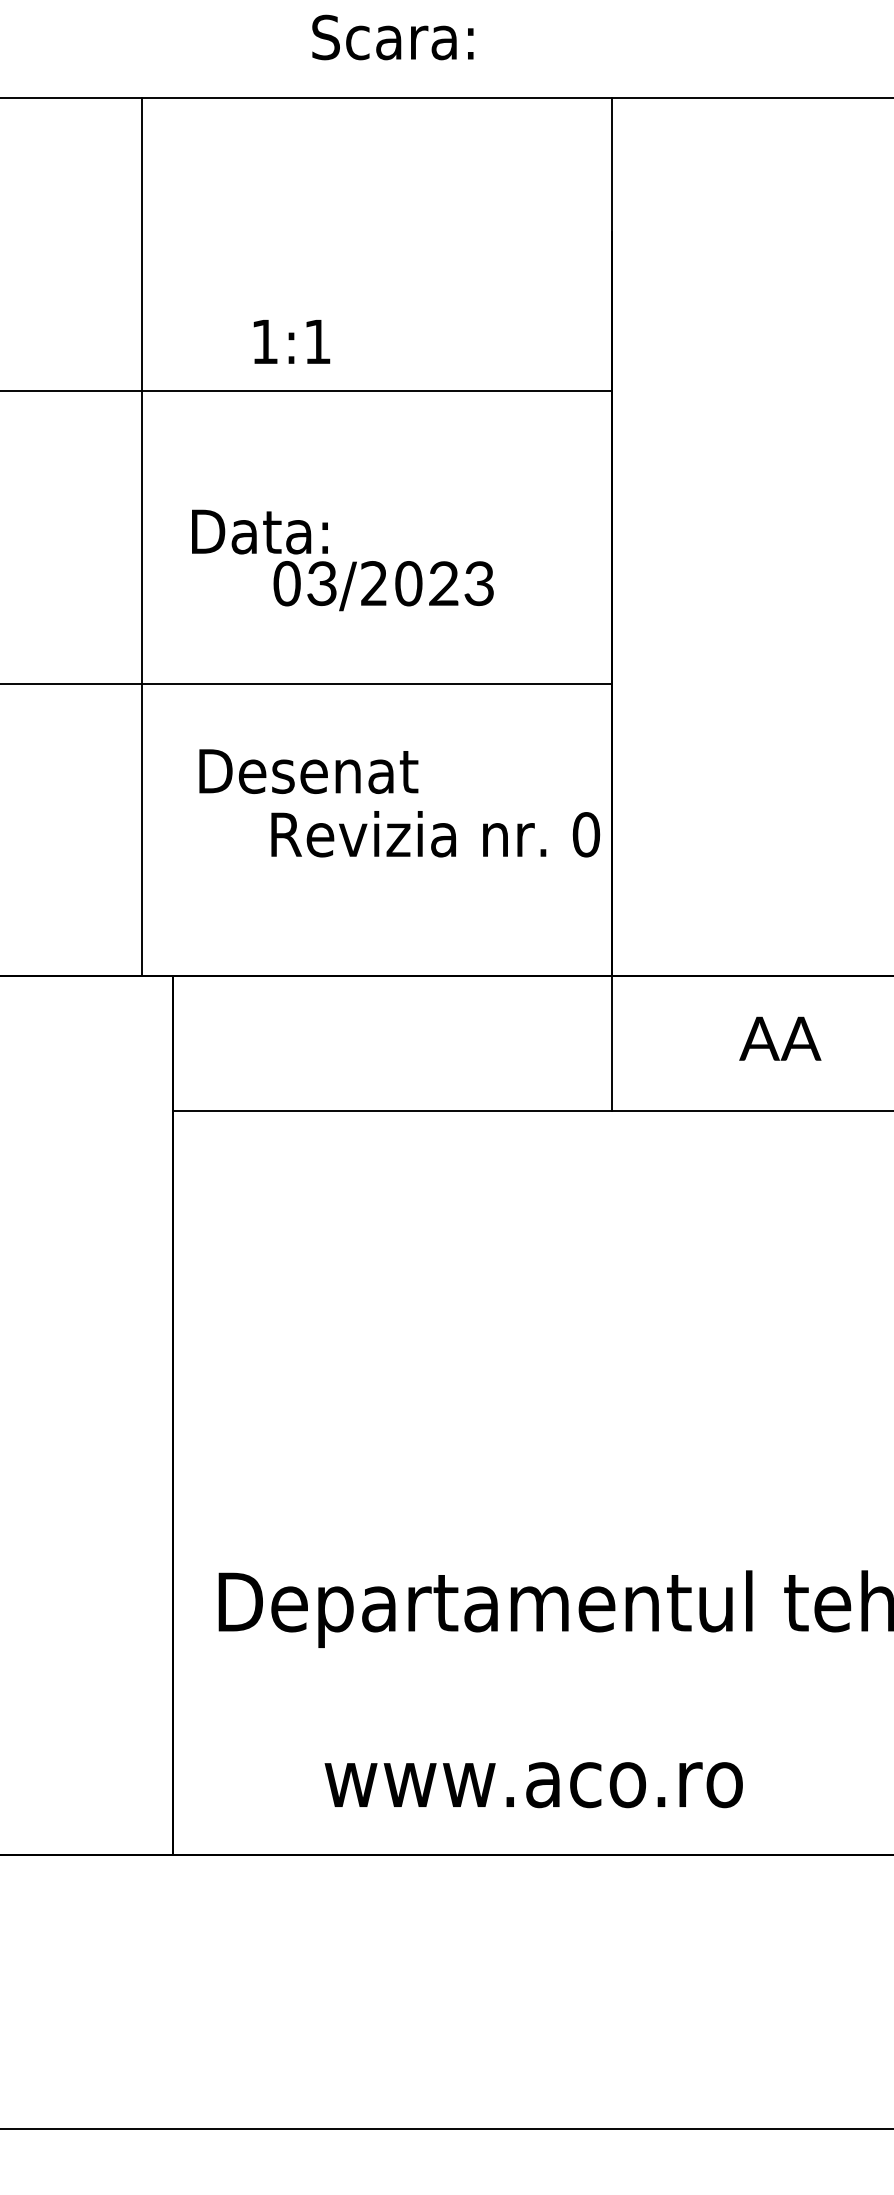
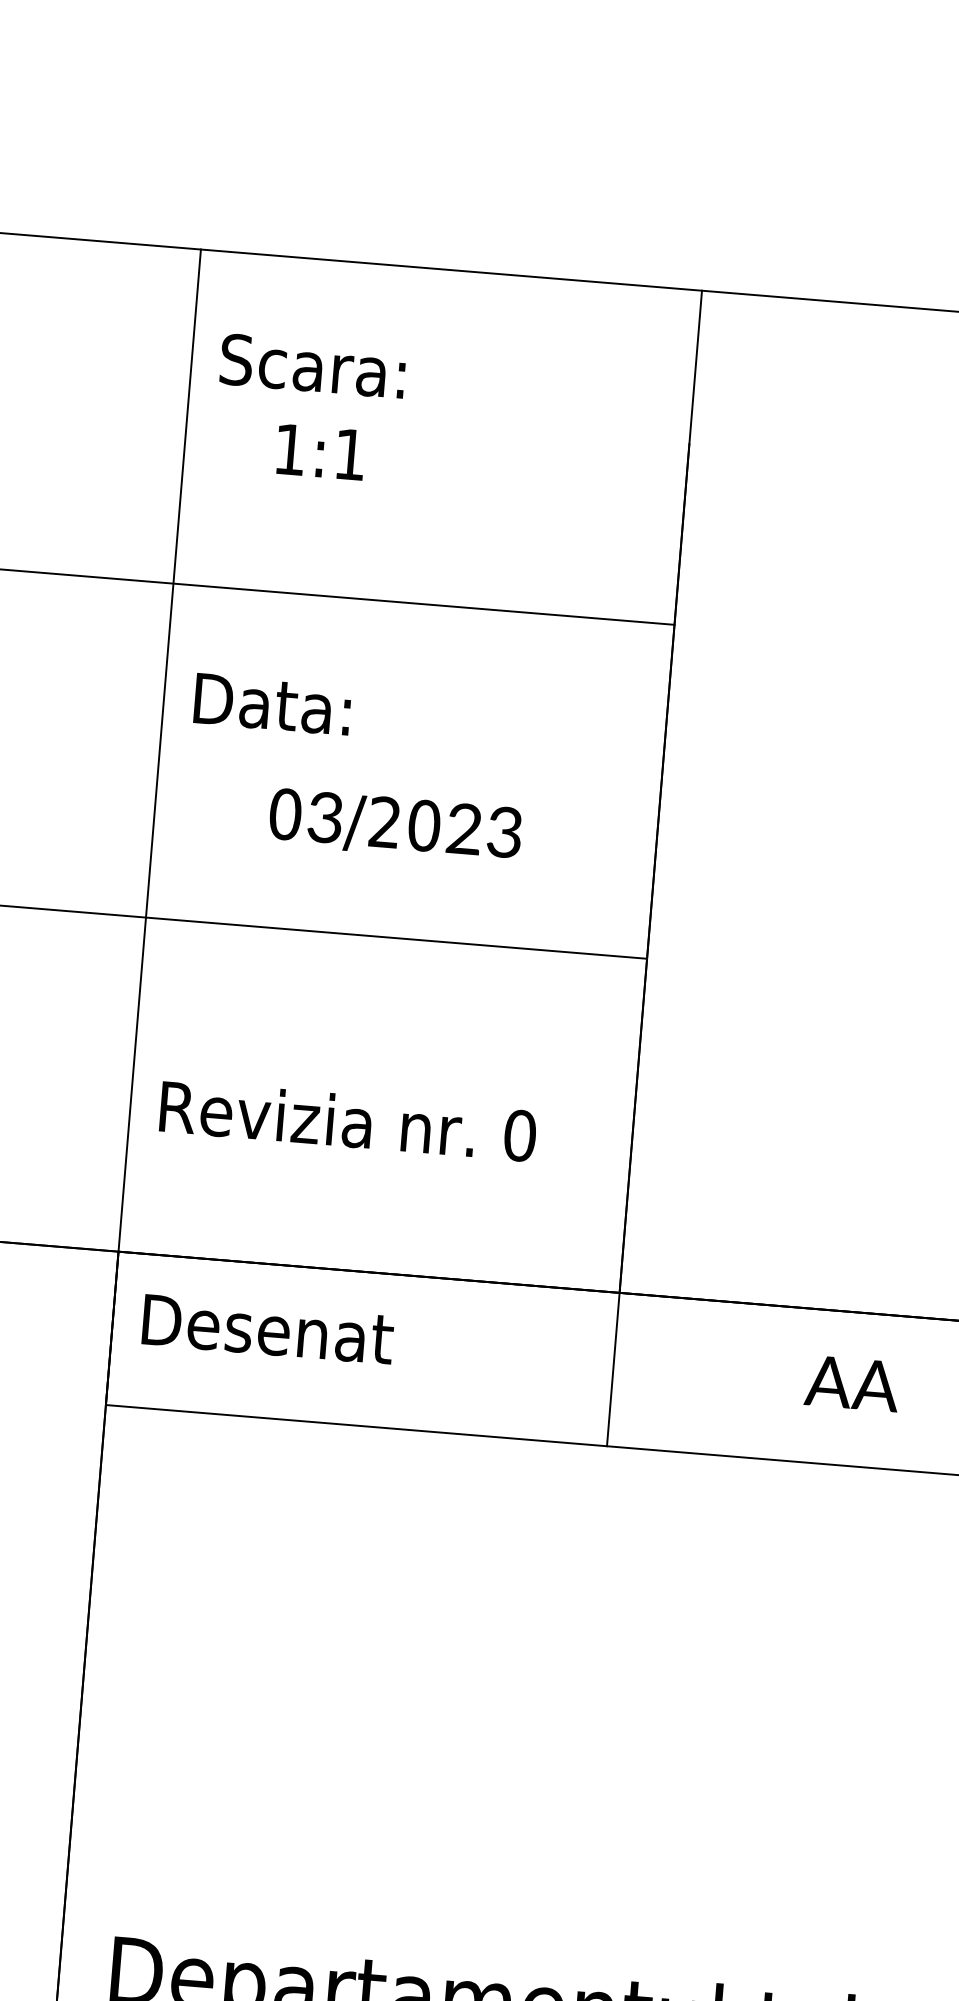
text: (392, 37) -> (312, 366), moved
text: (291, 341) -> (320, 451), moved
text: (259, 531) -> (272, 703), moved
line: (142, 536) -> (160, 749), moved
text: (308, 771) -> (267, 1329), moved
text: (435, 834) -> (348, 1121), moved
text: (780, 1038) -> (852, 1383), moved

